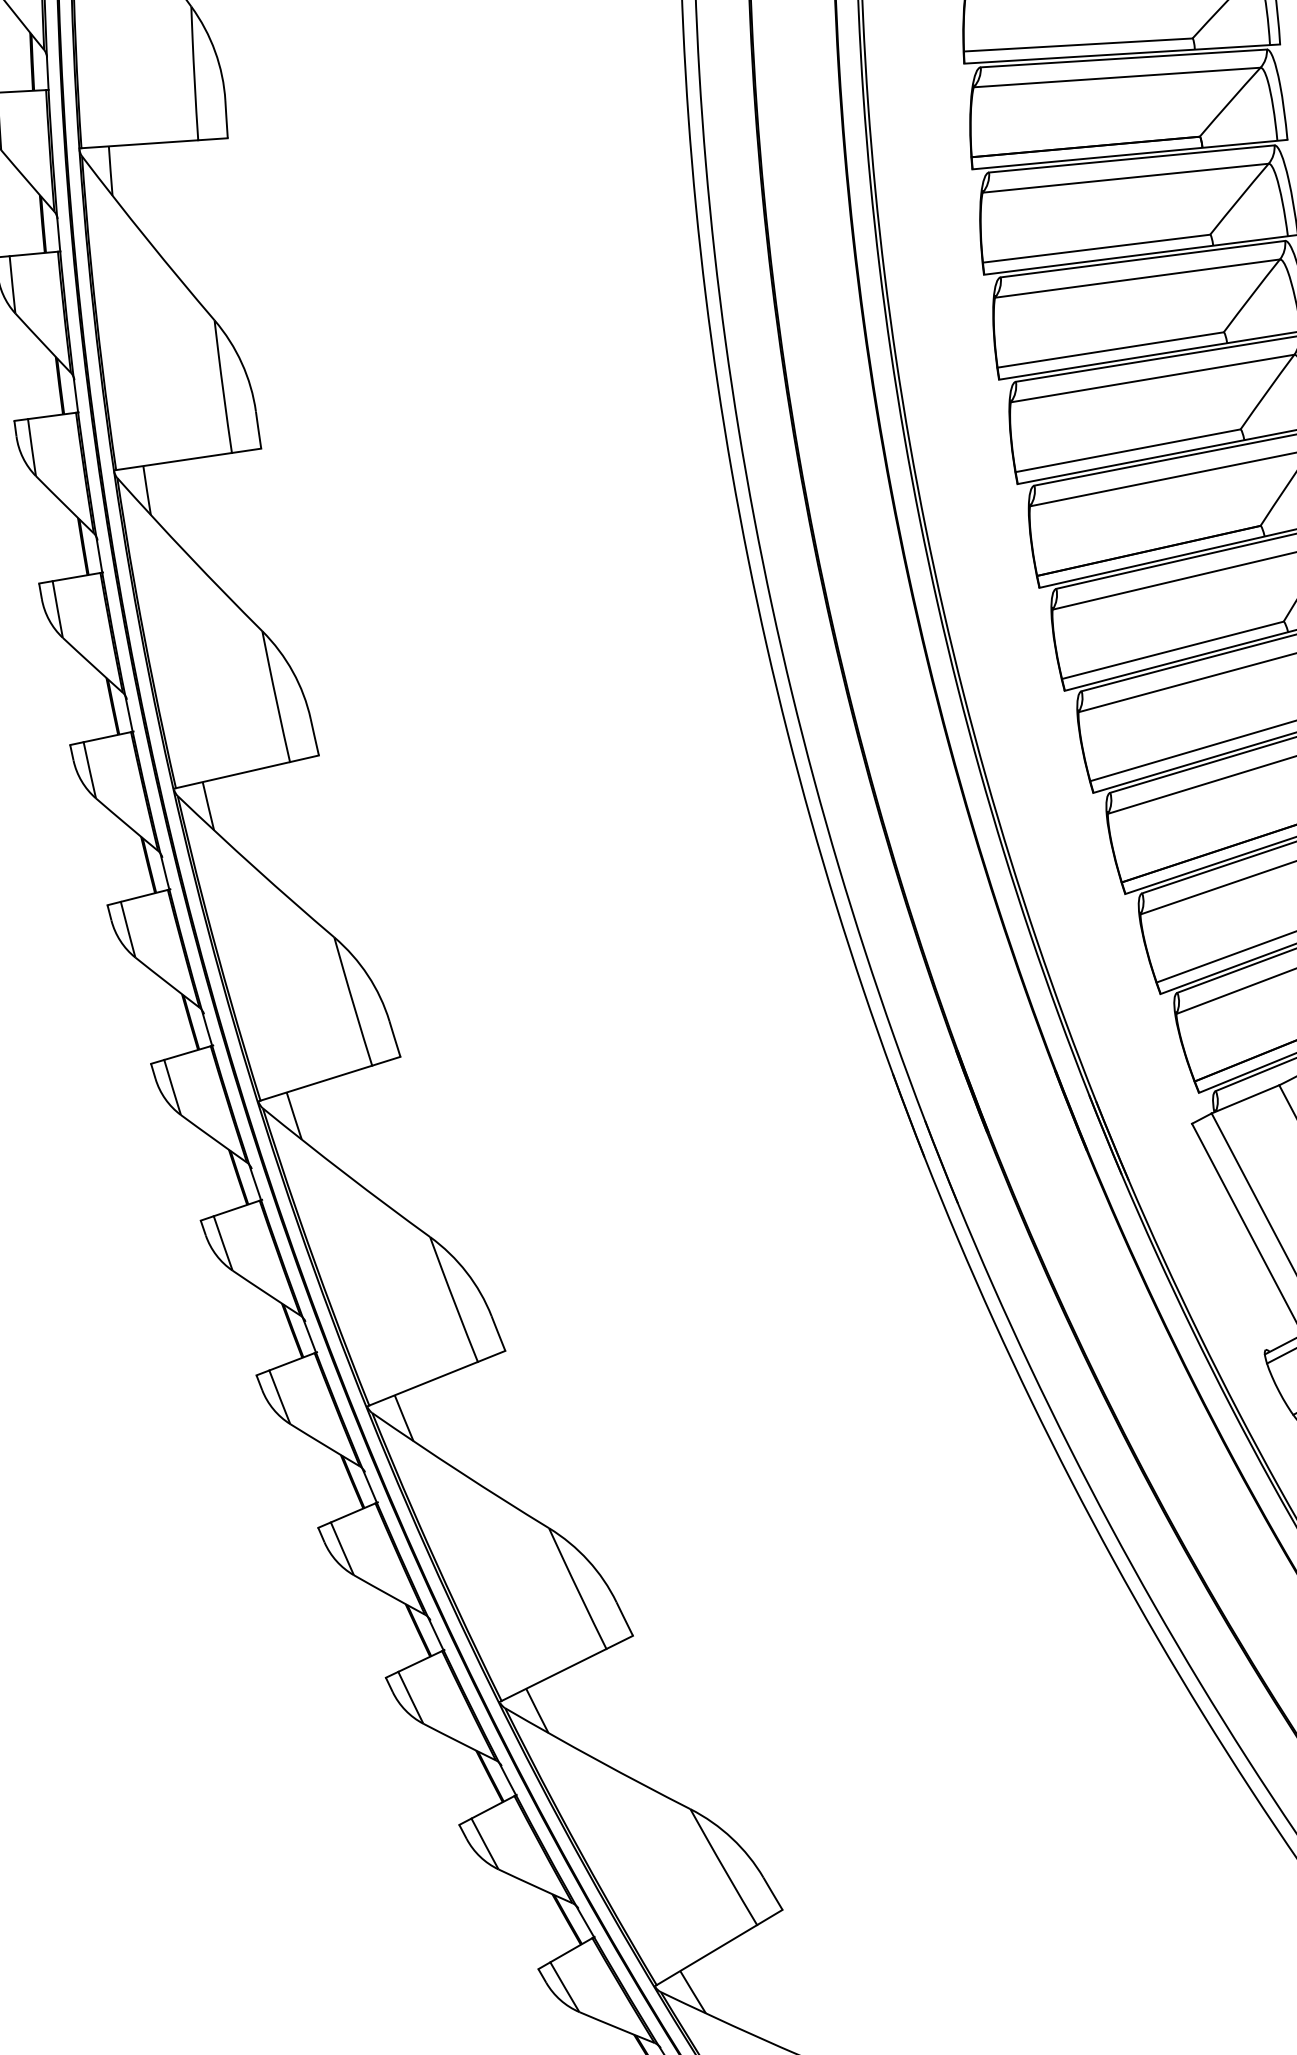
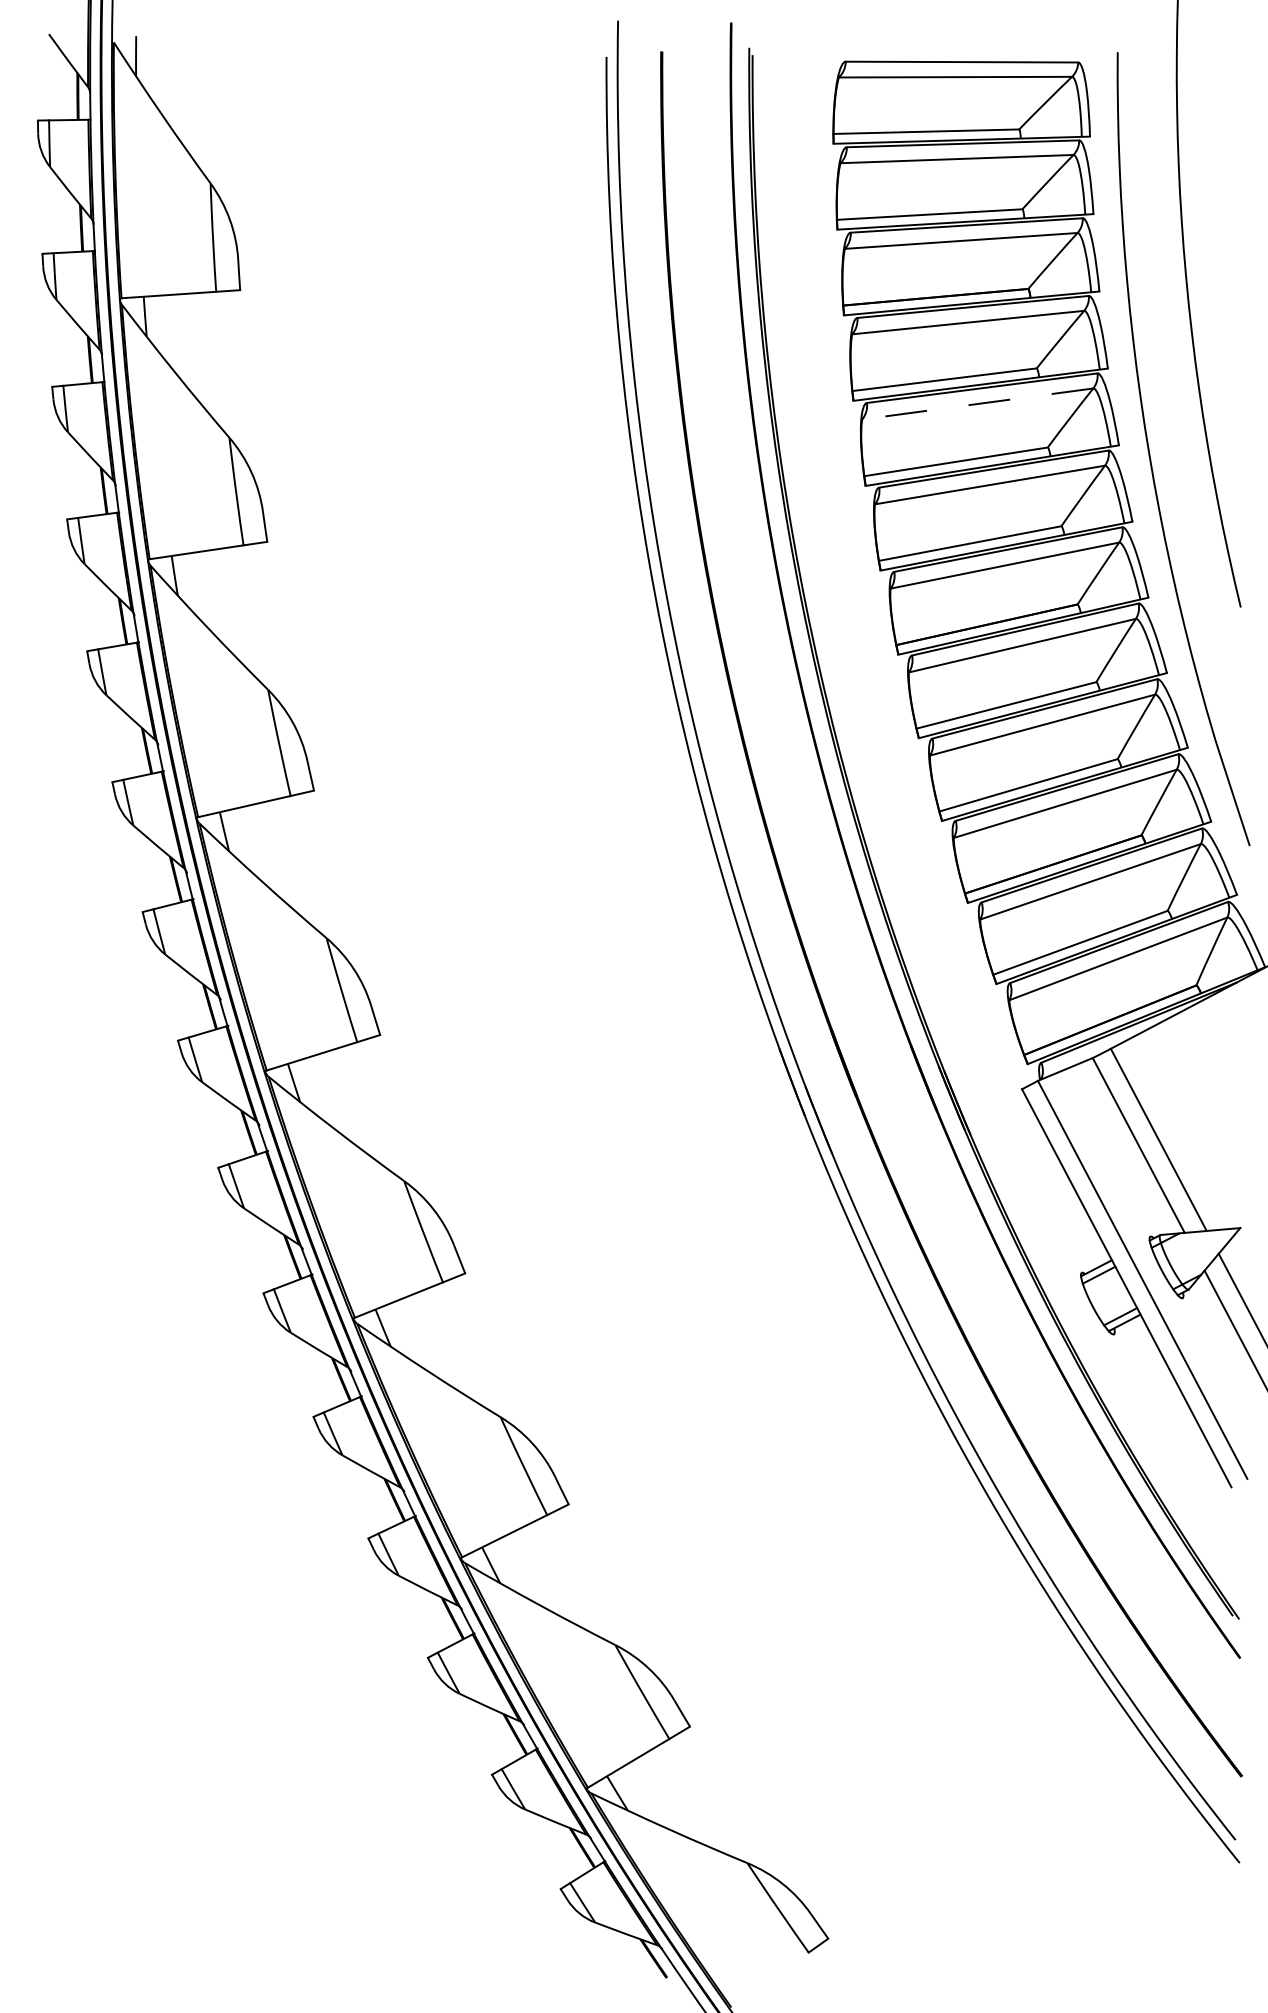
line: (1137, 278) -> (977, 403), solid -> dashed

